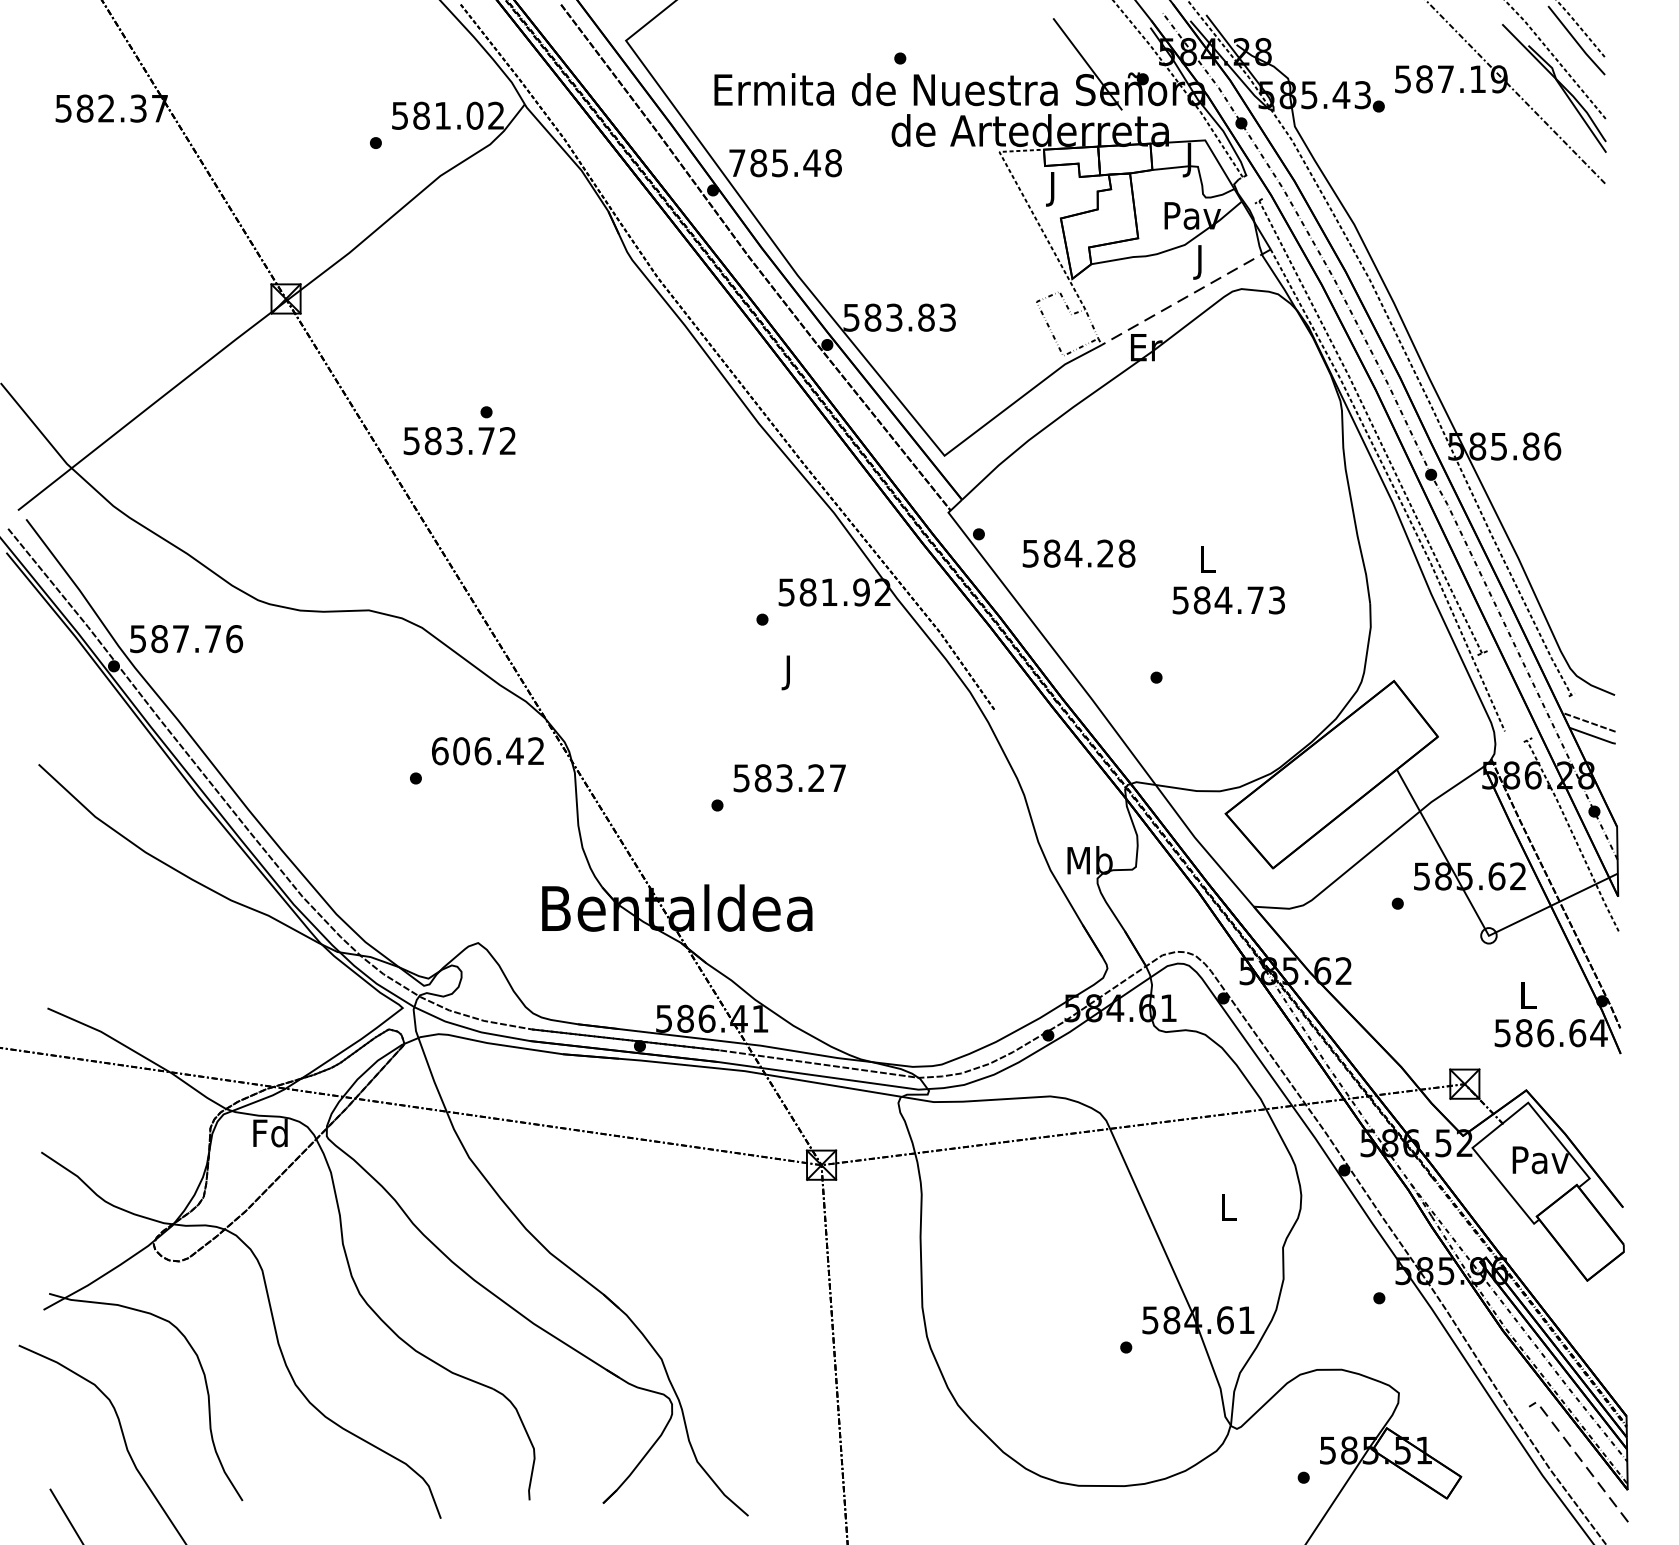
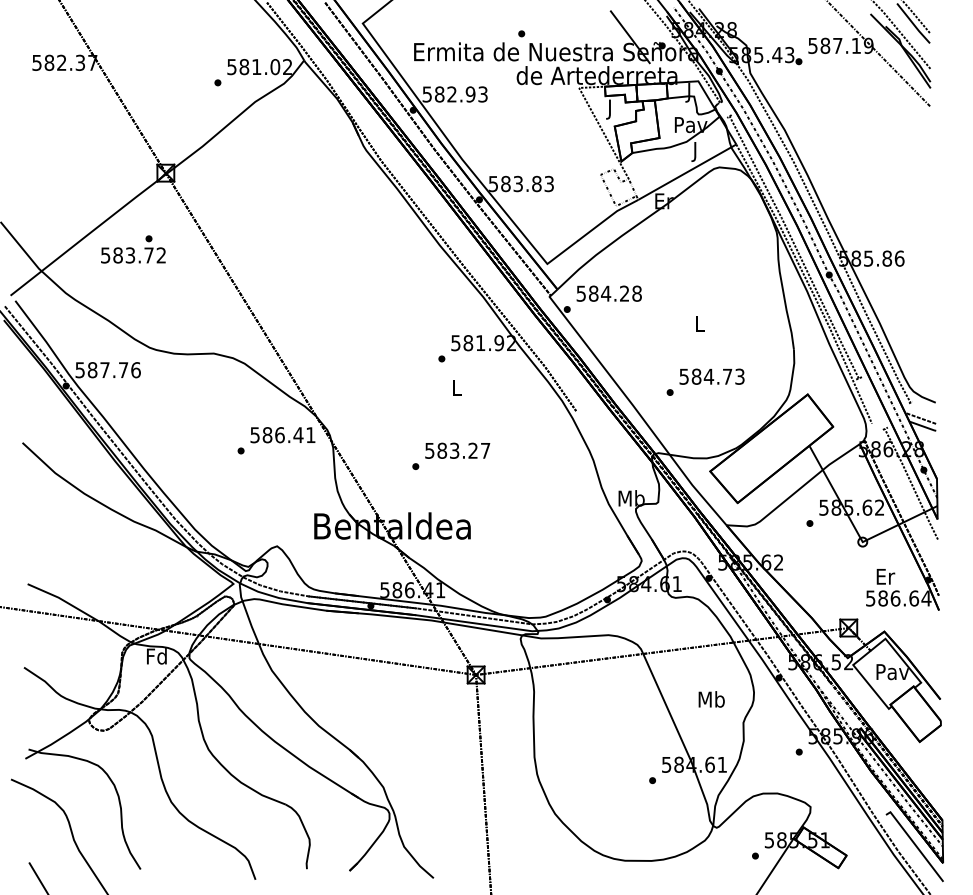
text: (784, 163) -> (454, 94), 785.48 -> 582.93
line: (1184, 297) -> (686, 172), dashed -> solid
text: (459, 430) -> (133, 249), moved
text: (1077, 553) -> (608, 293), moved
text: (1227, 599) -> (711, 376), moved
text: (789, 672) -> (457, 389), J -> L
text: (487, 751) -> (282, 435), 606.42 -> 586.41
text: (1528, 995) -> (885, 576), L -> Er
text: (1227, 1207) -> (711, 699), L -> Mb
line: (1578, 1456) -> (914, 843), dashed -> solid

